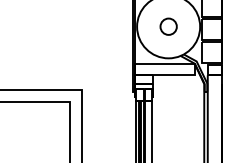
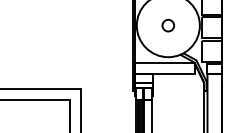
circle: (168, 26) -> (168, 25), size x0.71

